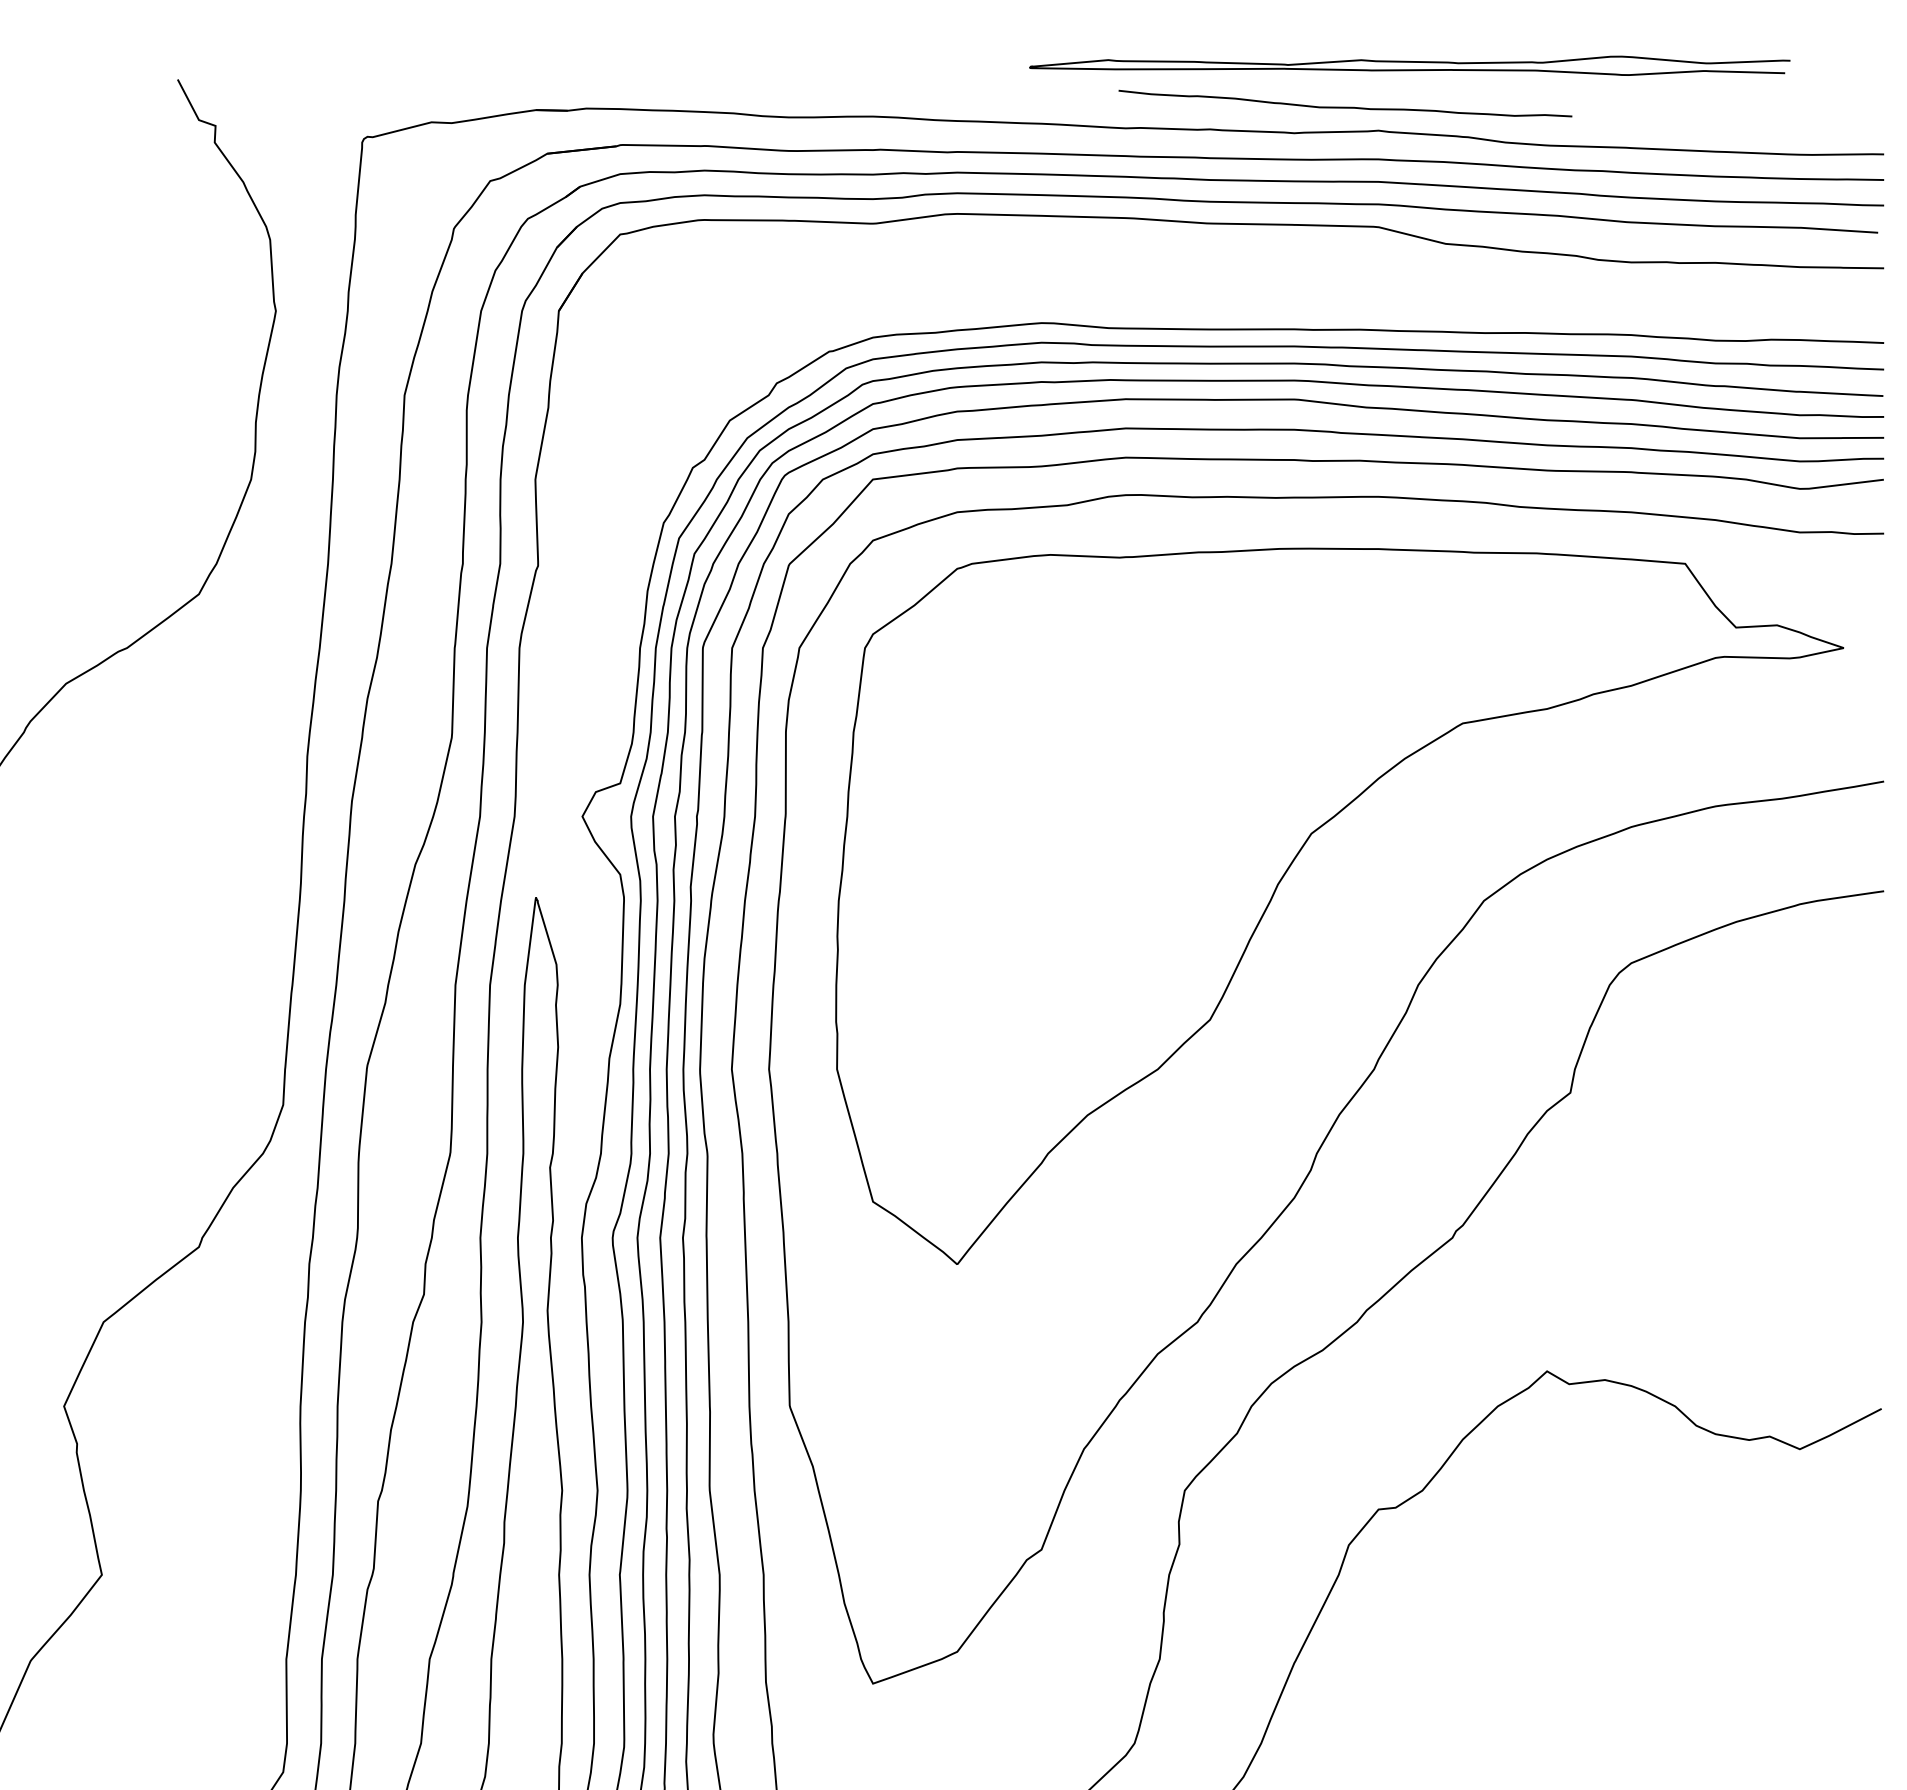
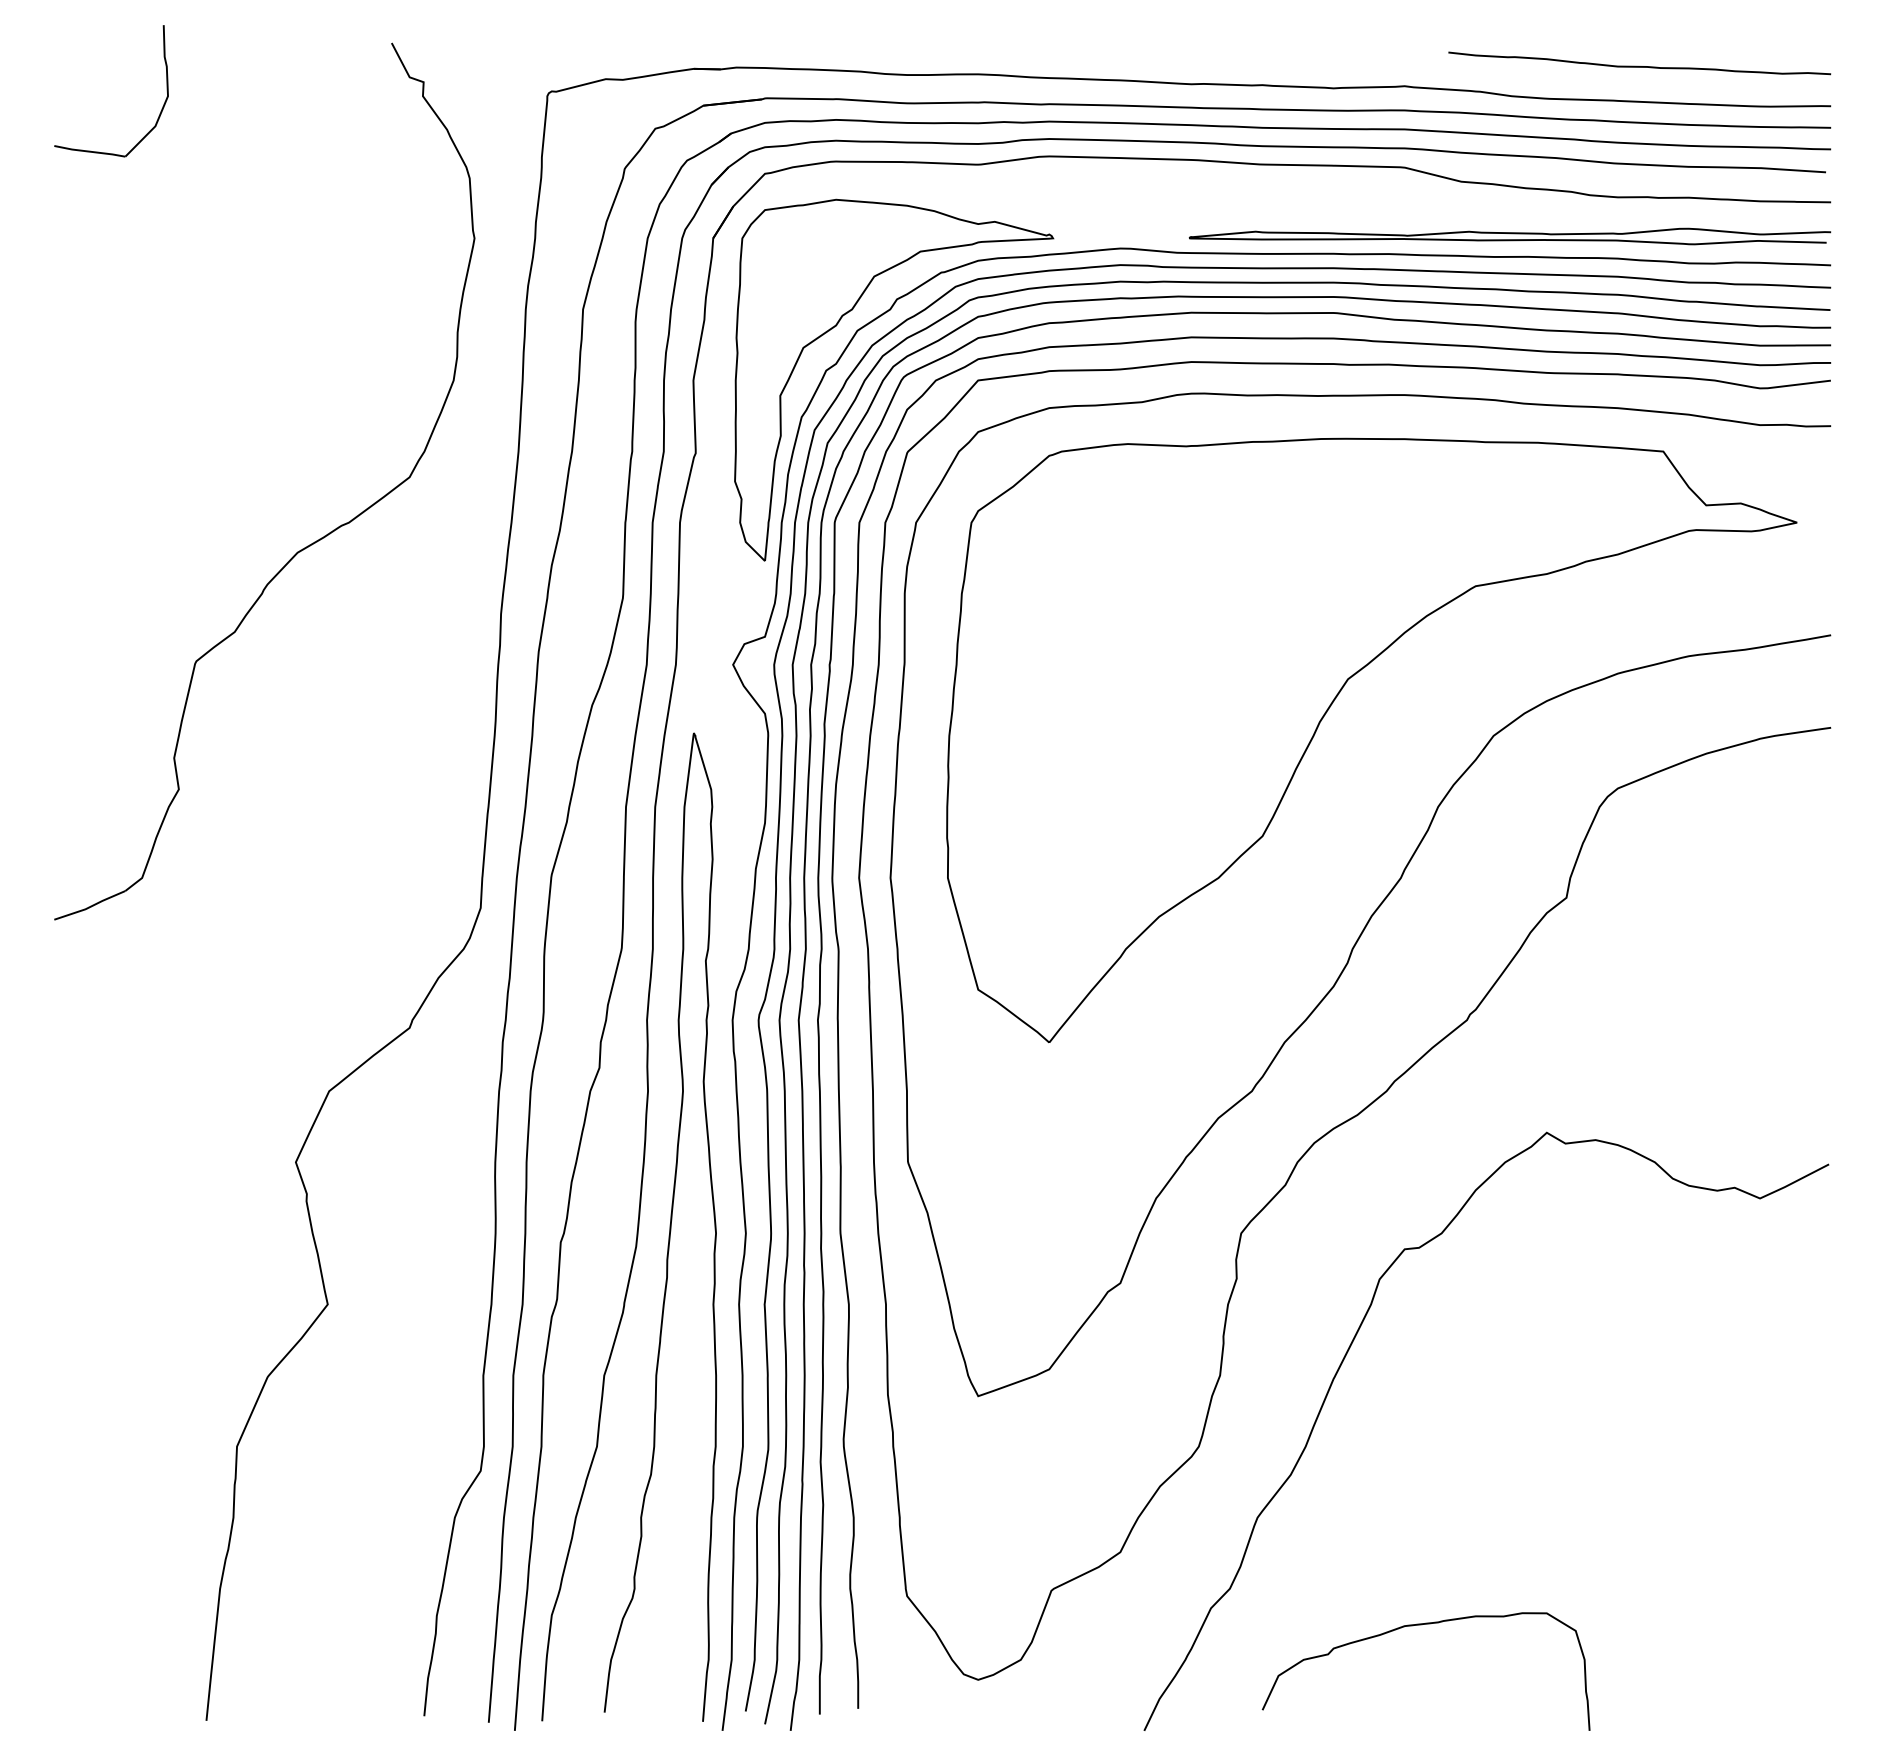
curve: (1409, 63) -> (1509, 234), moved
curve: (1343, 106) -> (1638, 65), moved
part: (706, 414) -> (837, 325), added

